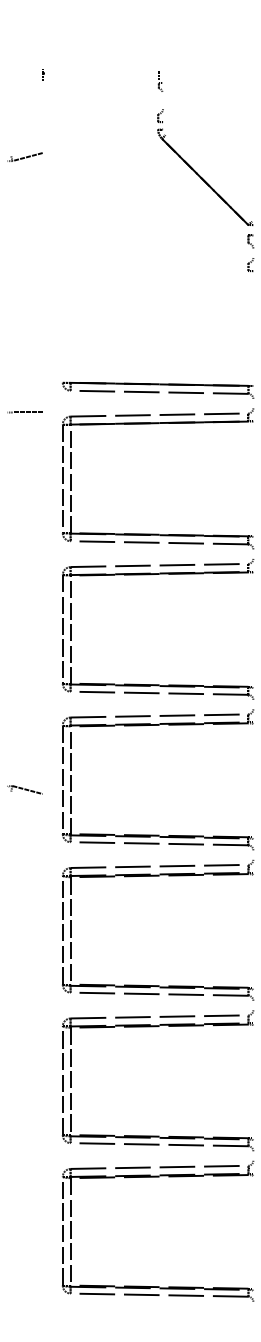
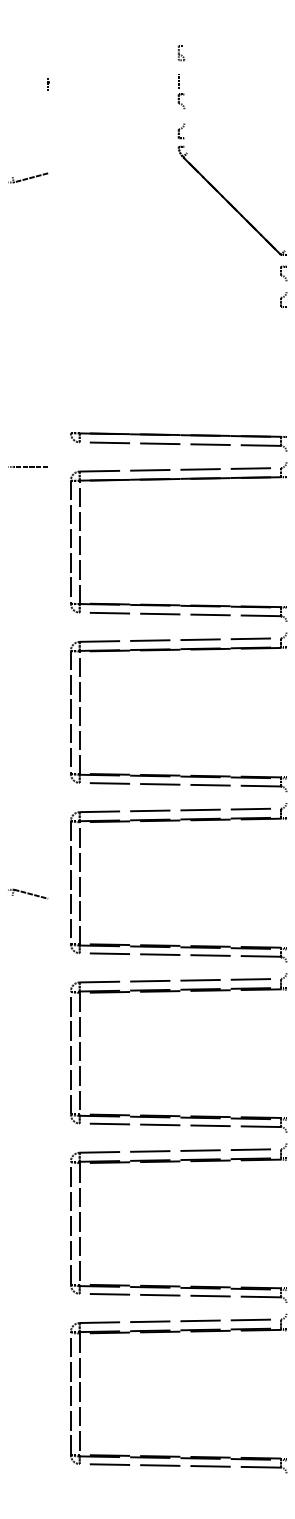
part: (160, 46) -> (181, 52), added
part: (160, 81) -> (181, 92), size x1.43

